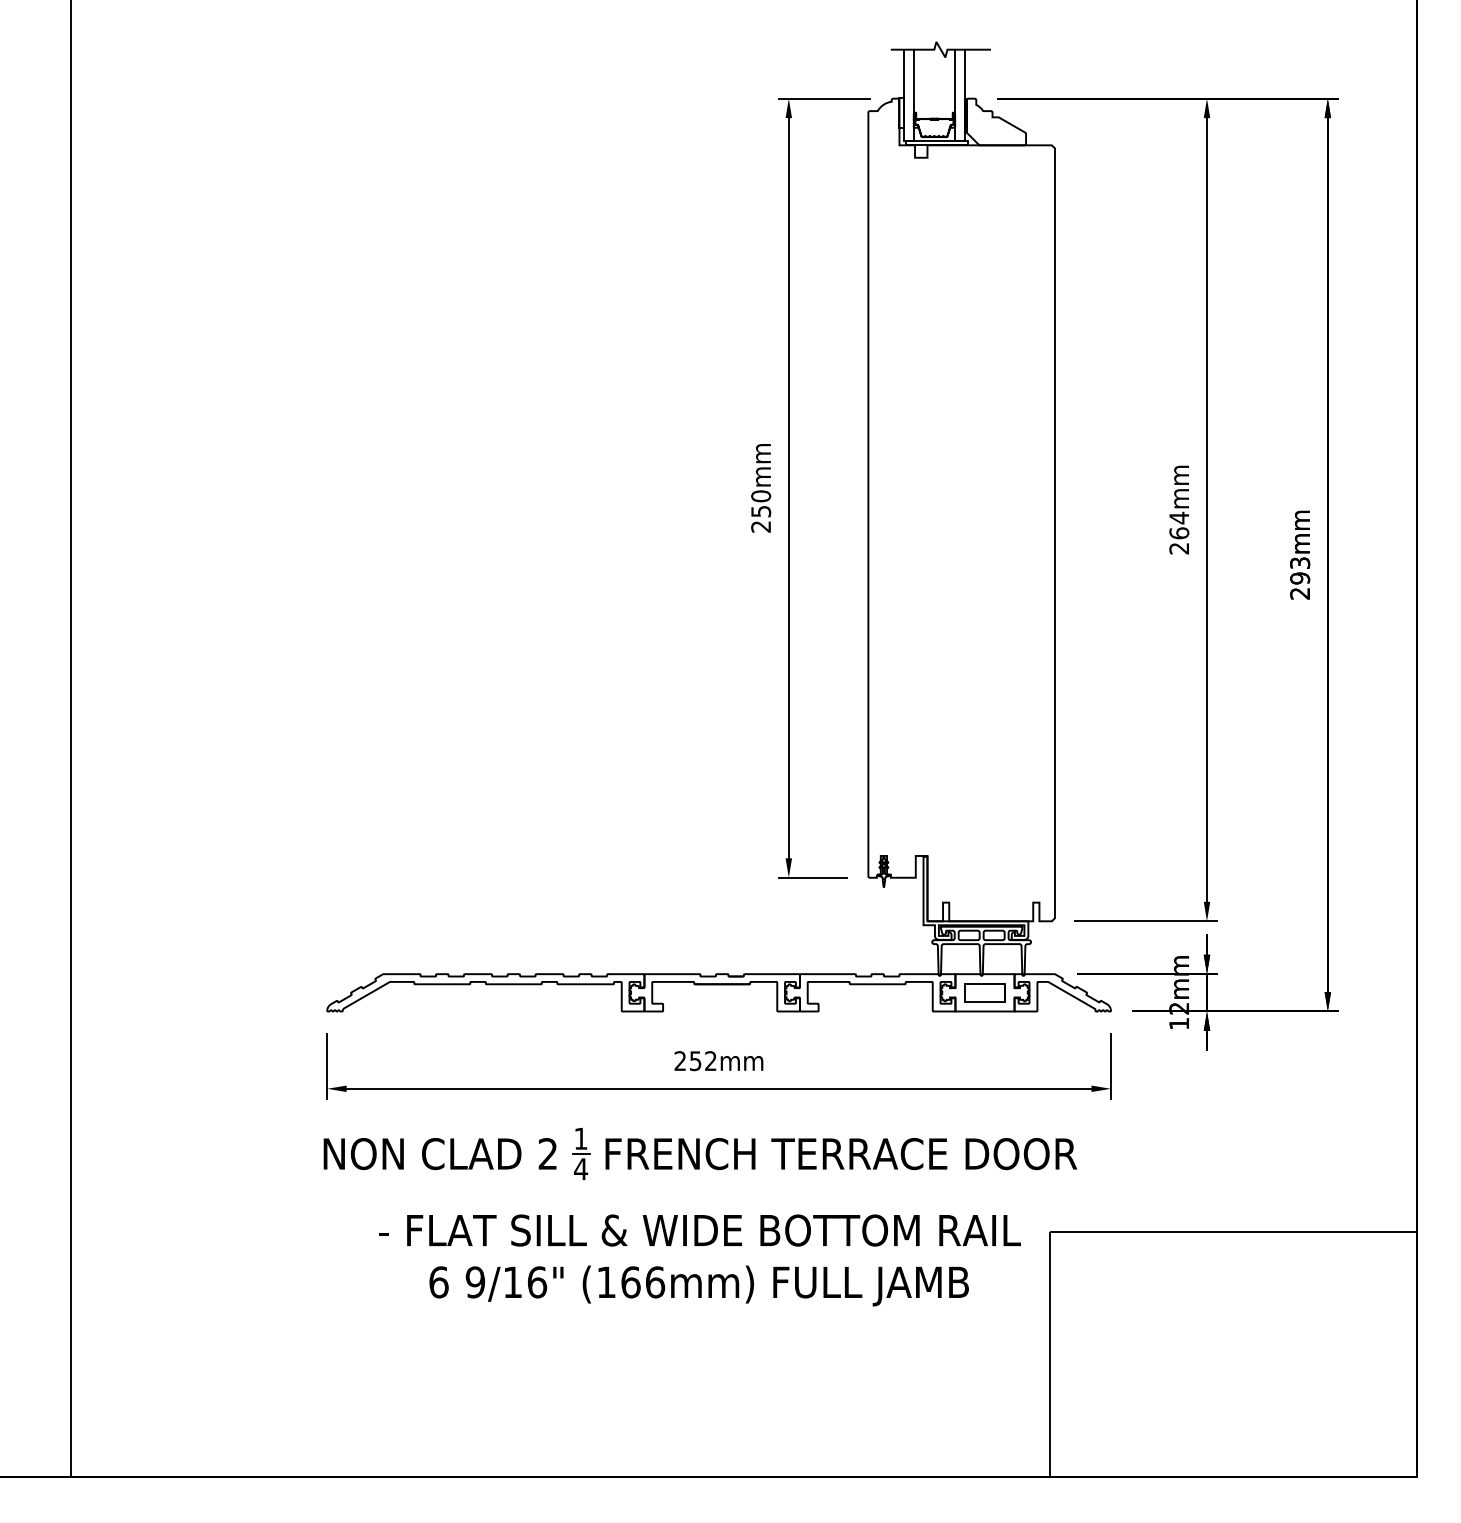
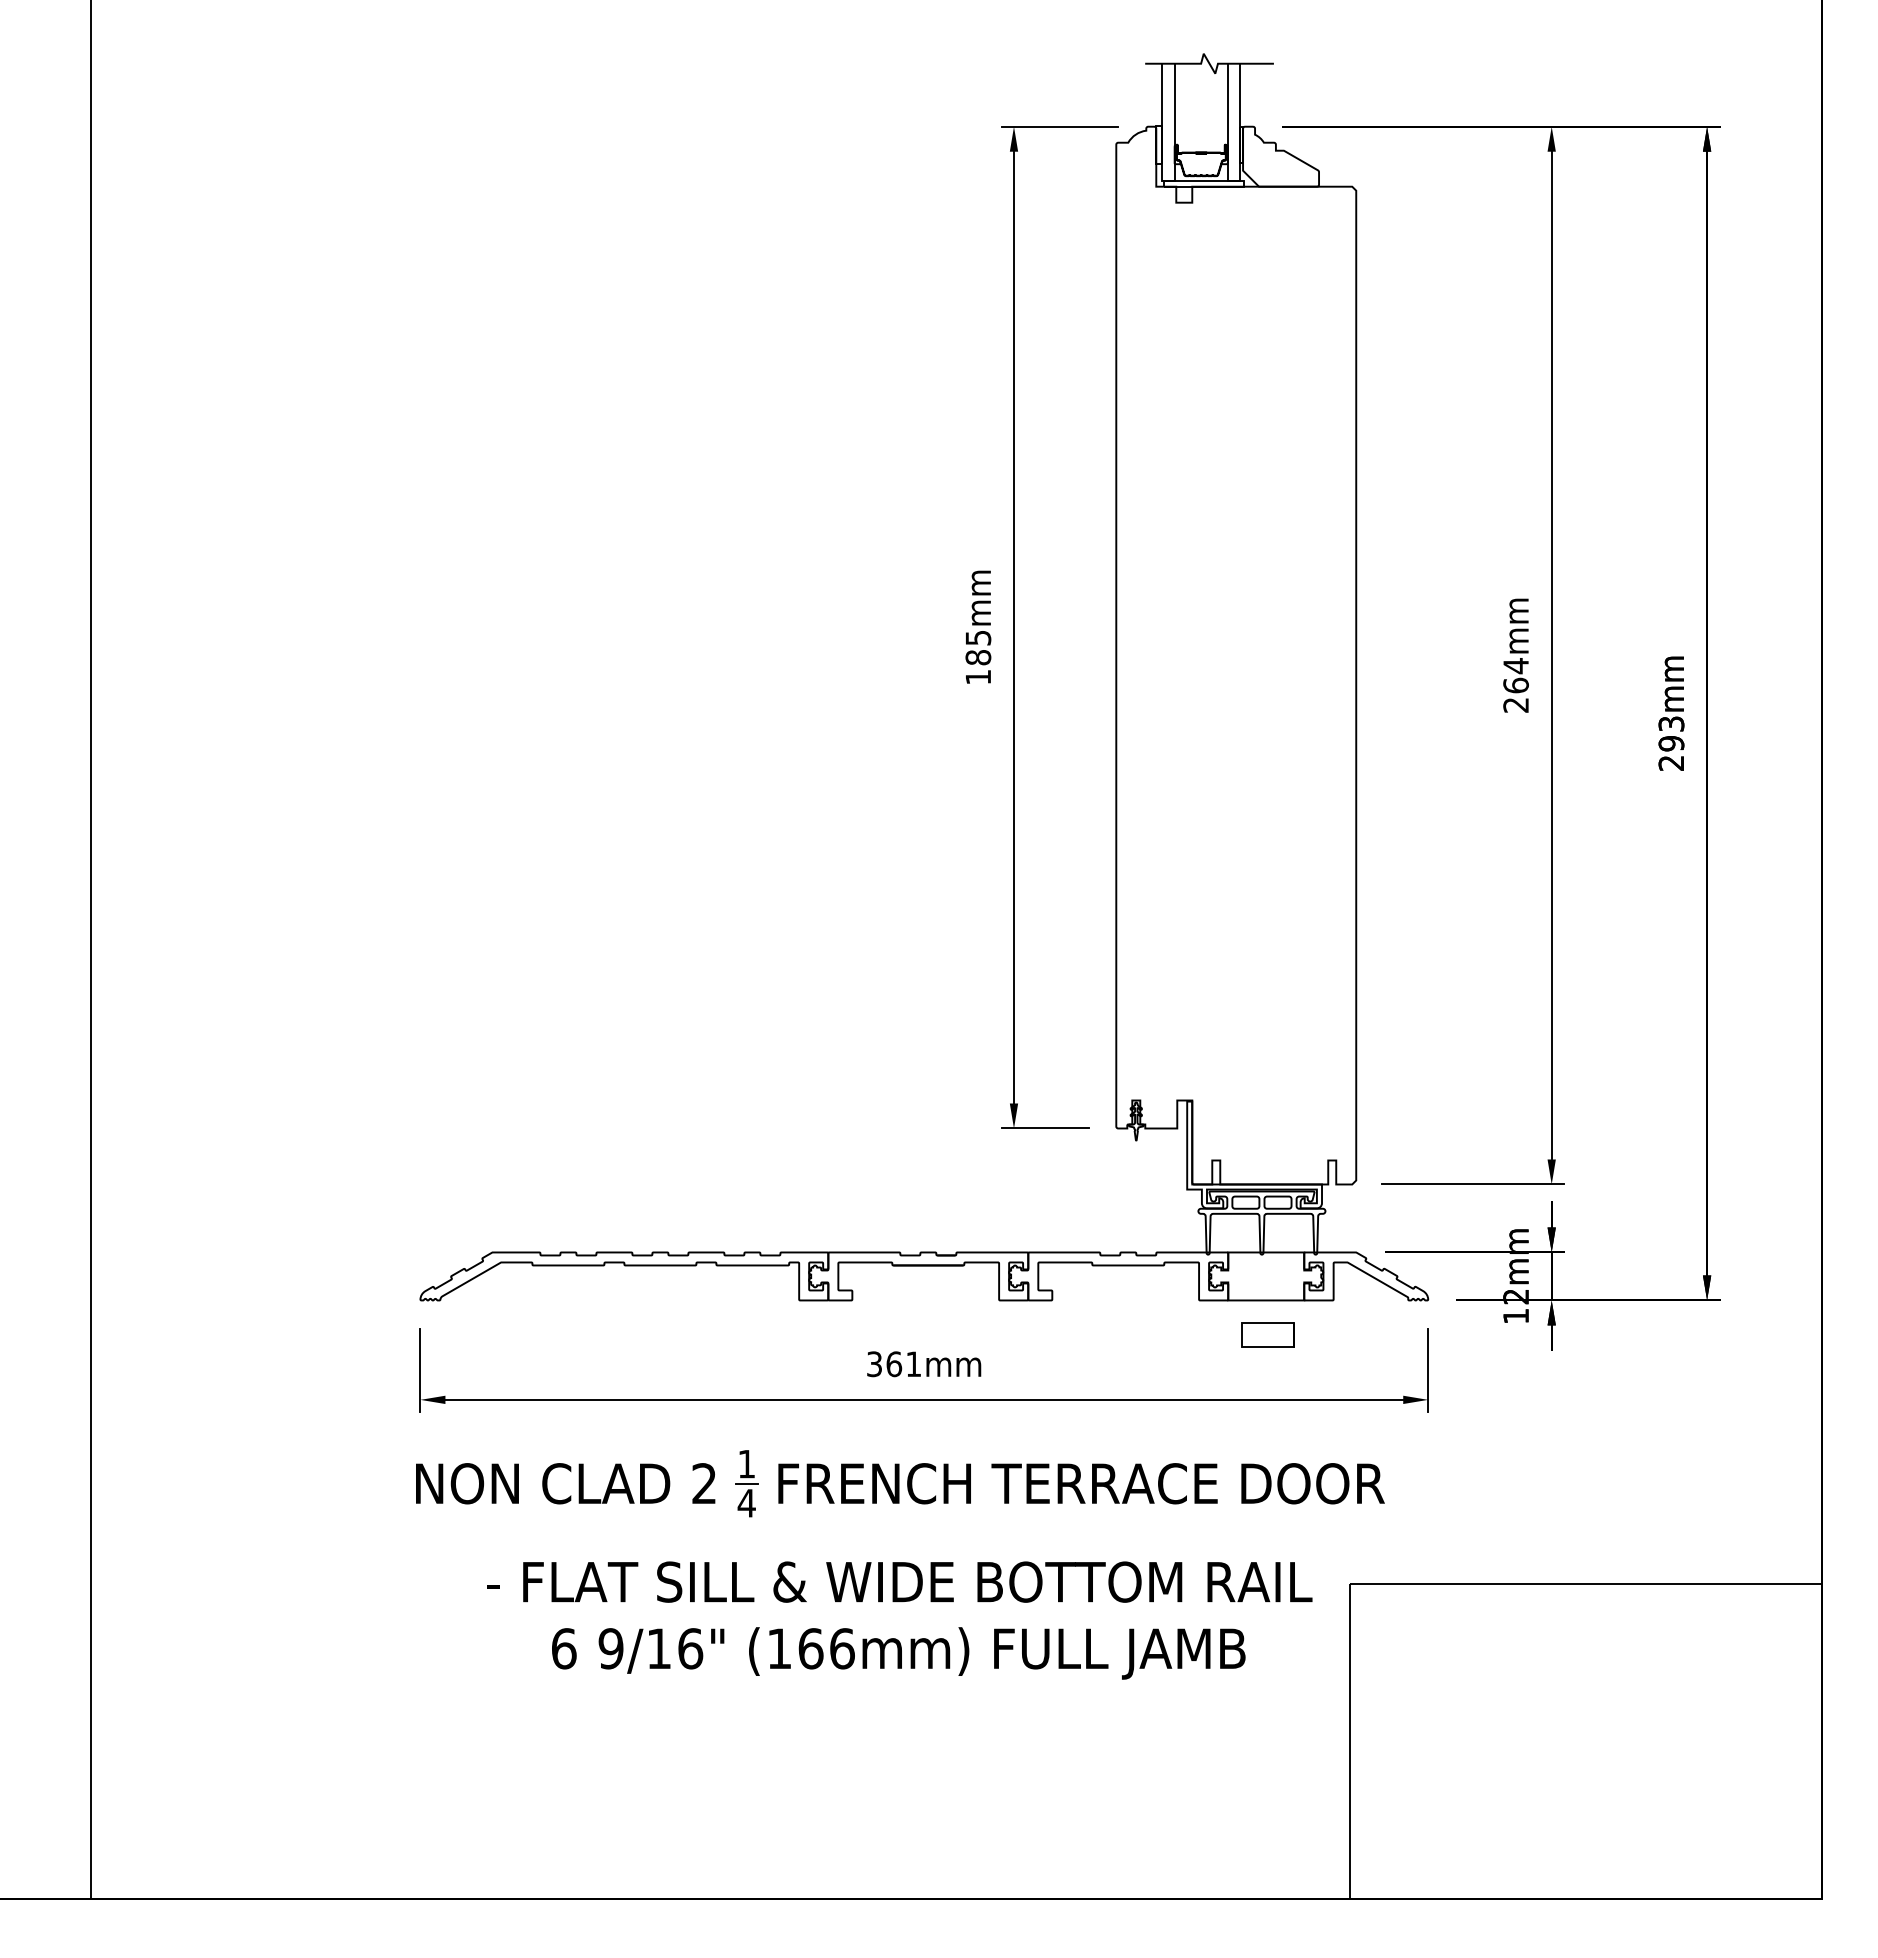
text: (761, 511) -> (978, 657), 250mm -> 185mm
part: (984, 992) -> (1267, 1334), moved
text: (695, 1061) -> (893, 1364), 252mm -> 361mm

